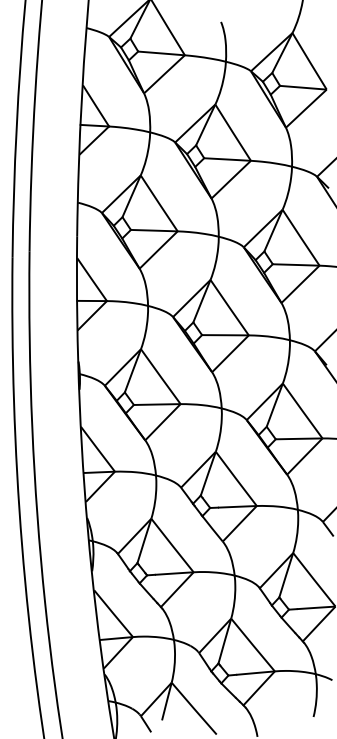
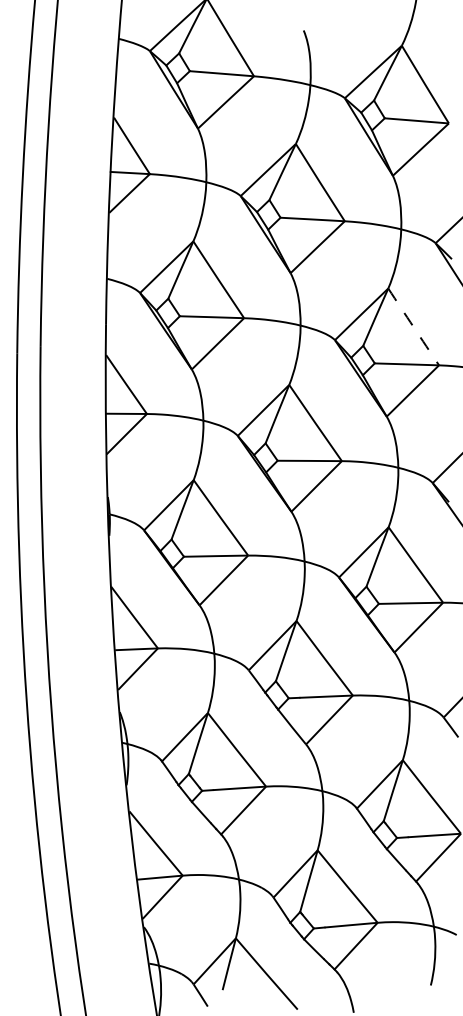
arc: (300, 238) -> (413, 327), solid -> dashed

